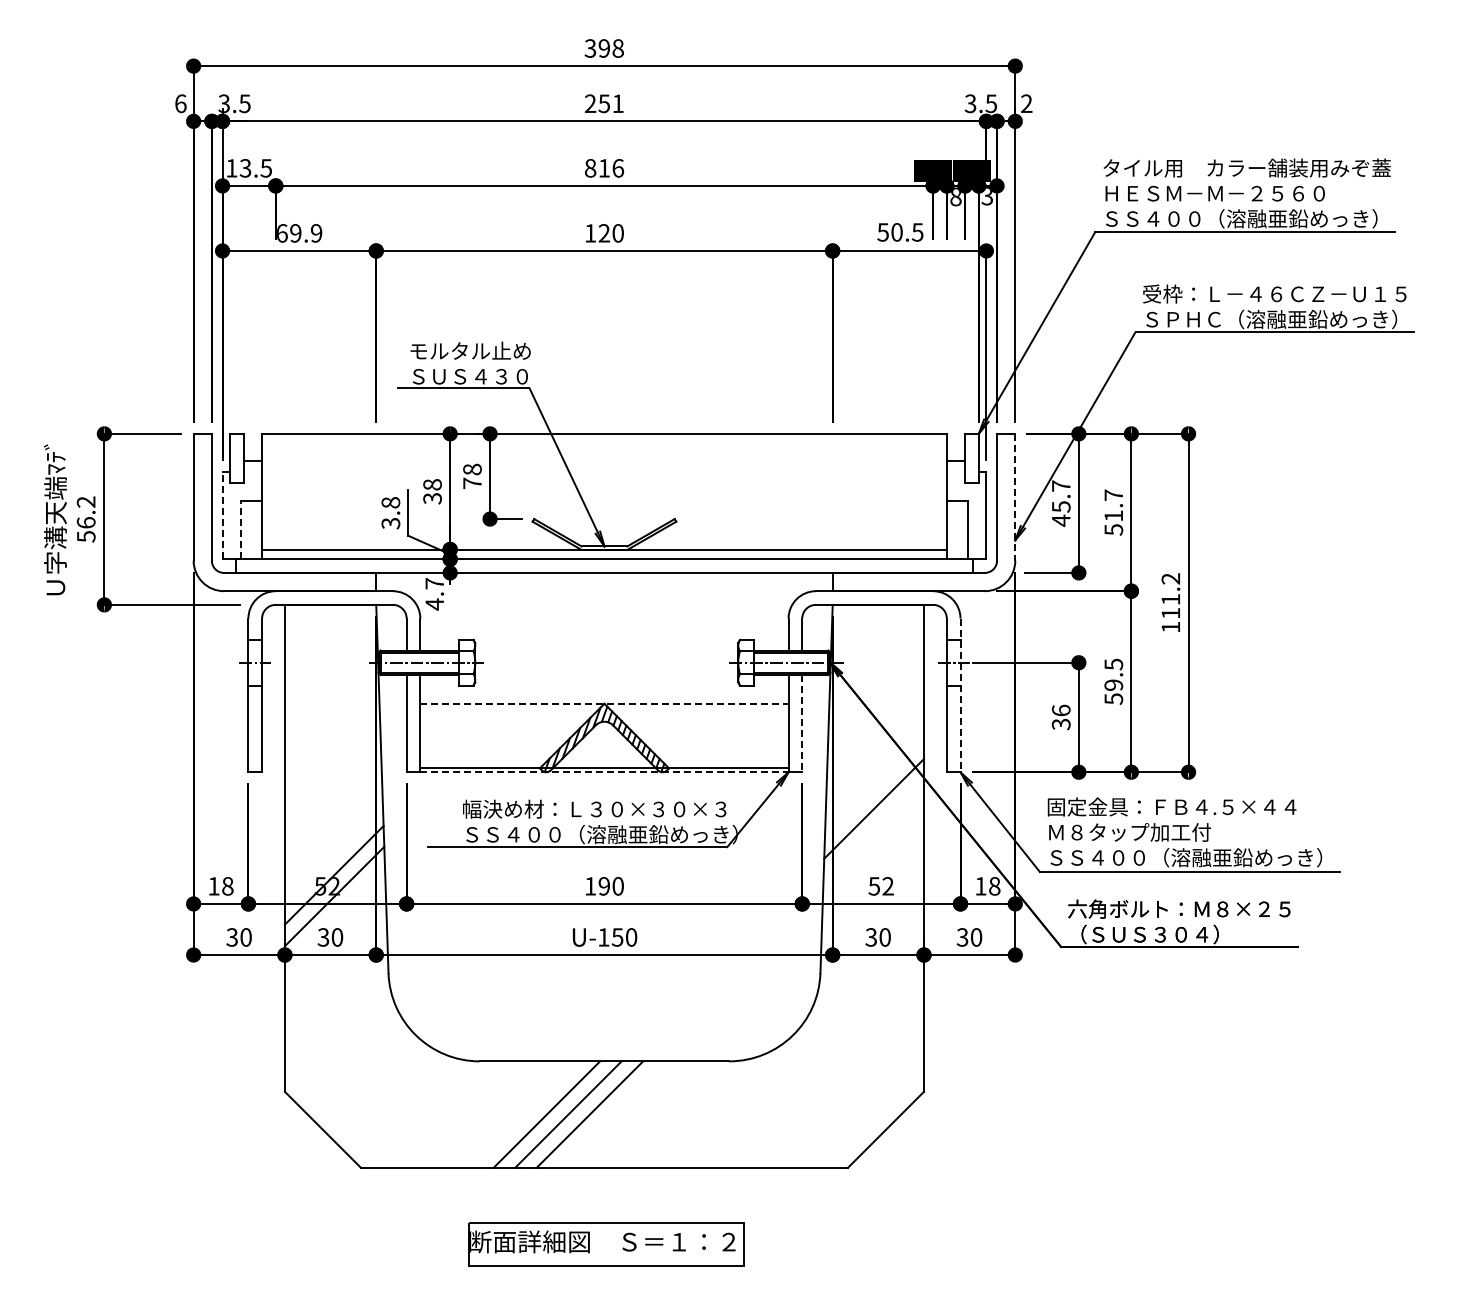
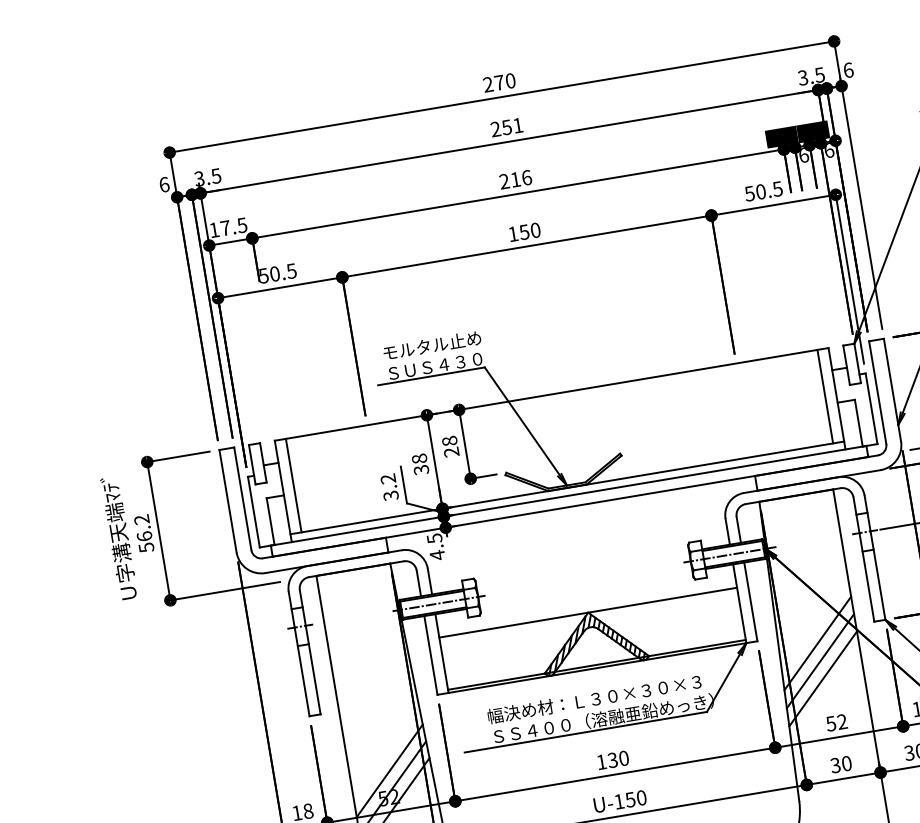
text: (603, 48) -> (498, 82), 398 -> 270
text: (1026, 103) -> (848, 70), 2 -> 6
text: (245, 168) -> (225, 228), 13.5 -> 17.5
text: (590, 168) -> (504, 181), 816 -> 216
text: (955, 196) -> (803, 154), 8 -> 6
text: (987, 196) -> (829, 150), 3 -> 6
text: (299, 233) -> (277, 273), 69.9 -> 50.5
text: (604, 233) -> (524, 232), 120 -> 150
text: (472, 483) -> (451, 452), 78 -> 28
line: (275, 491) -> (293, 485), added
line: (933, 491) -> (825, 396), added
line: (1015, 497) -> (892, 390), dashed -> solid
text: (390, 502) -> (387, 478), 3.8 -> 3.2
line: (222, 515) -> (253, 512), dashed -> solid
line: (240, 530) -> (270, 521), dashed -> solid
text: (434, 583) -> (434, 538), 4.7 -> 4.5
line: (960, 695) -> (874, 557), dashed -> solid
line: (604, 703) -> (588, 612), dashed -> solid
line: (802, 723) -> (751, 601), dashed -> solid
line: (604, 772) -> (597, 668), dashed -> solid
line: (874, 786) -> (817, 643), added
line: (873, 830) -> (822, 678), added
line: (333, 854) -> (389, 771), added
text: (603, 886) -> (612, 760), 190 -> 130

